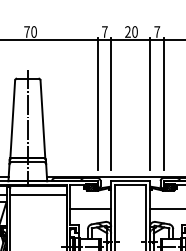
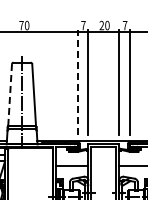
line: (97, 103) -> (77, 82), solid -> dashed
line: (13, 119) -> (10, 95), solid -> dashed
line: (38, 193) -> (30, 154), removed

